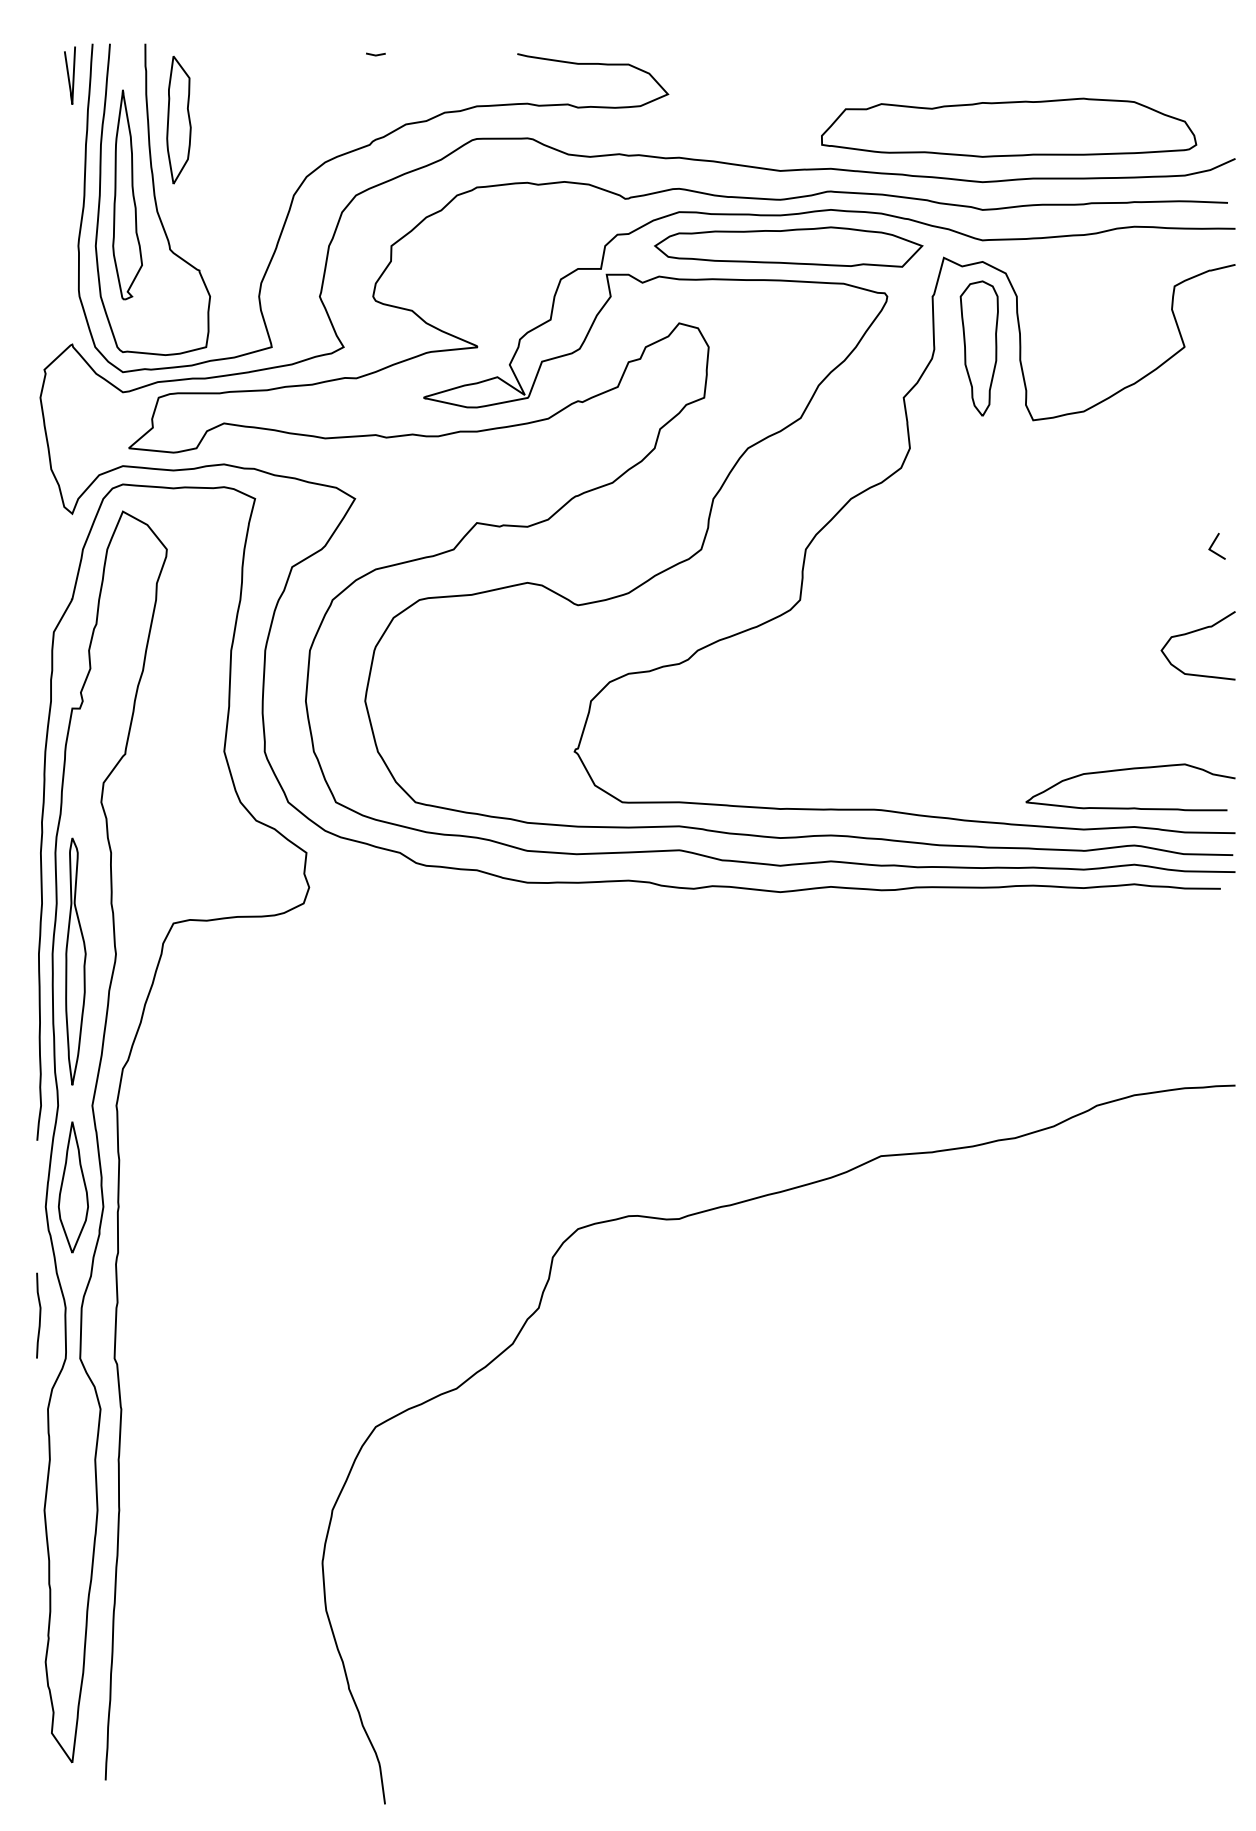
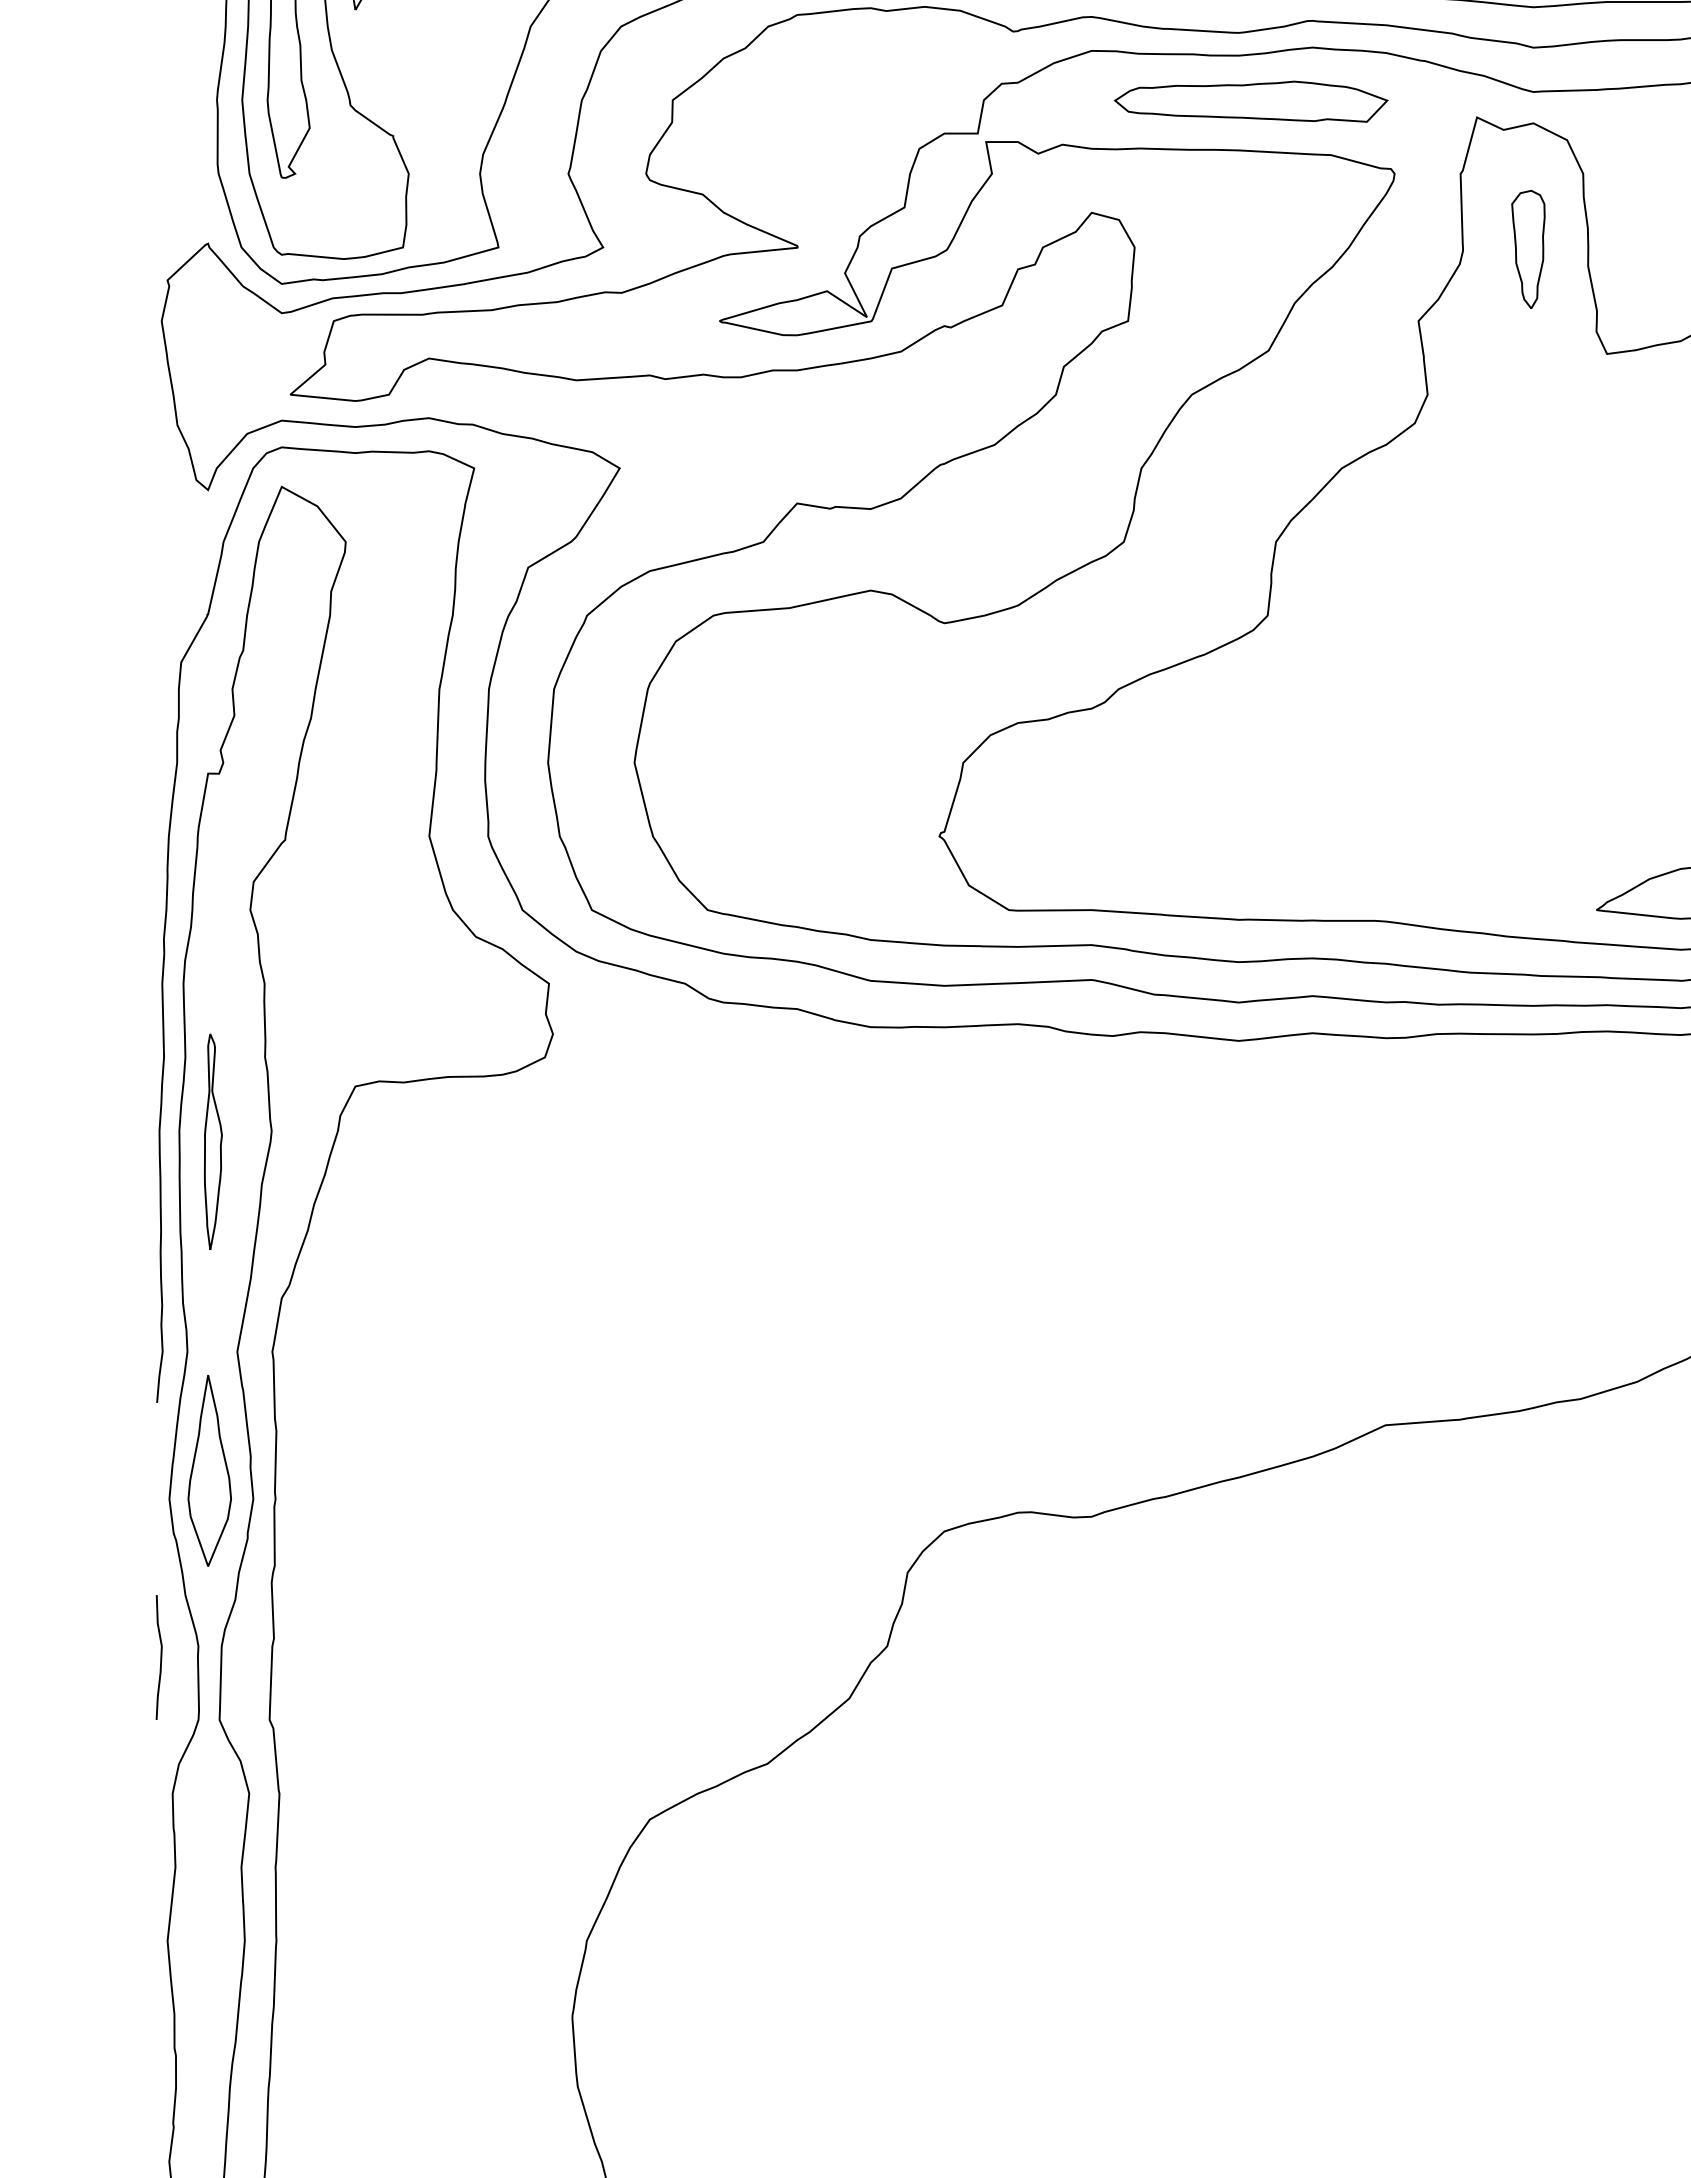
part: (788, 246) -> (1250, 100), size x0.7
part: (978, 348) -> (1527, 249), size x0.6
part: (75, 961) -> (212, 1141), size x0.6

